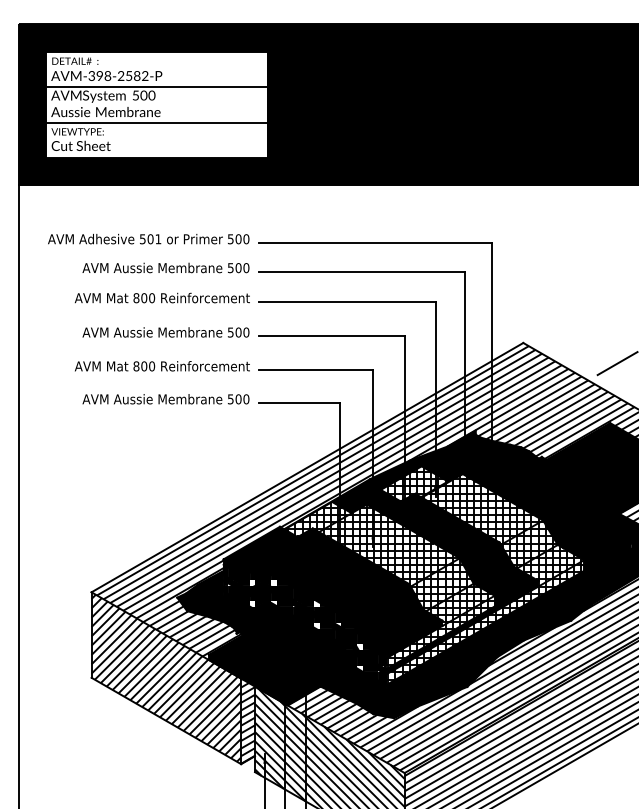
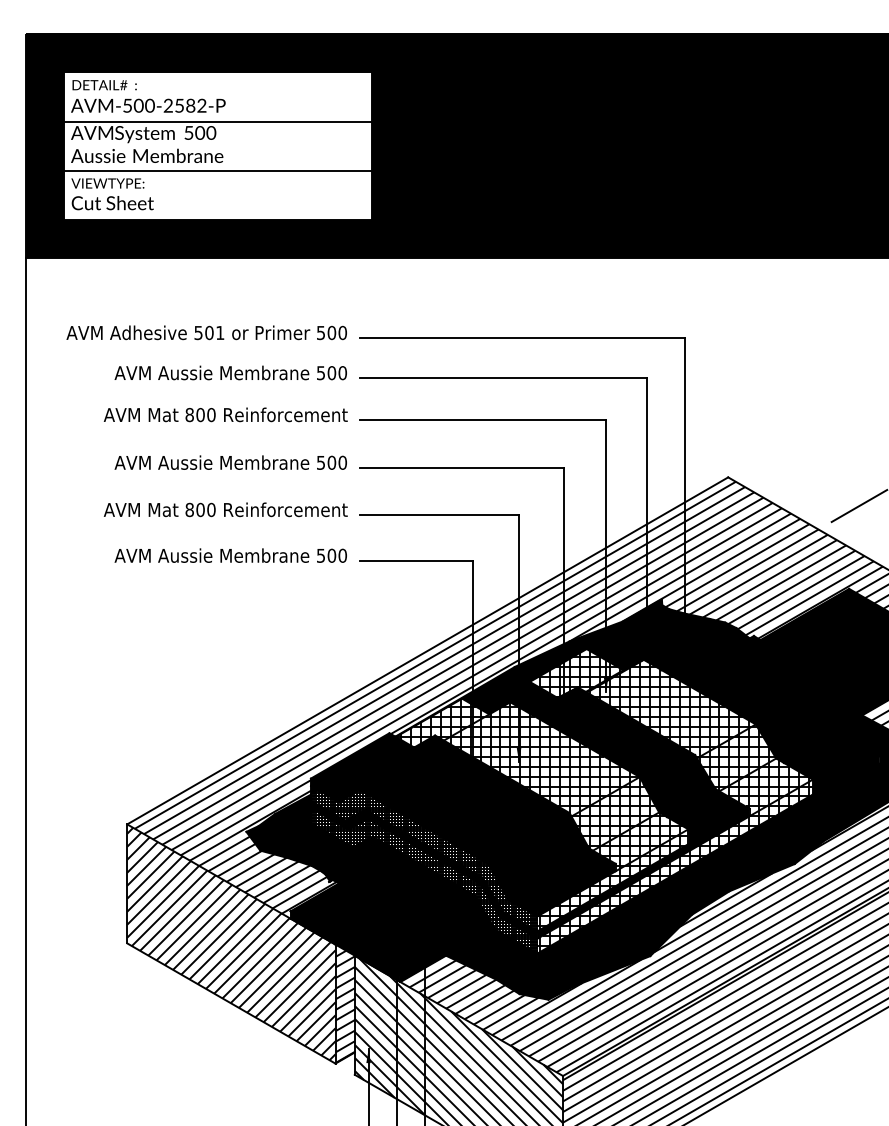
text: (99, 75) -> (138, 105), AVM-398-2582-P -> AVM-500-2582-P

